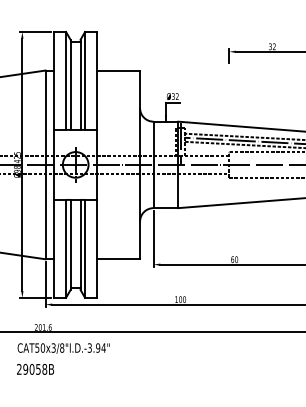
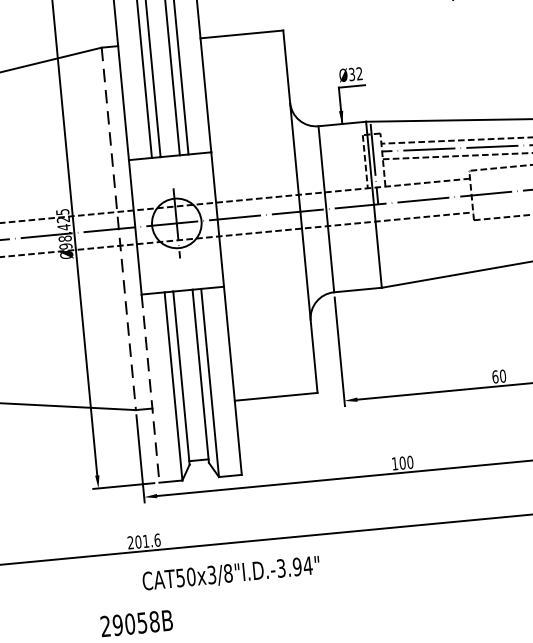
line: (45, 165) -> (118, 230), solid -> dashed
line: (54, 248) -> (151, 387), solid -> dashed
text: (63, 348) -> (230, 574), moved

